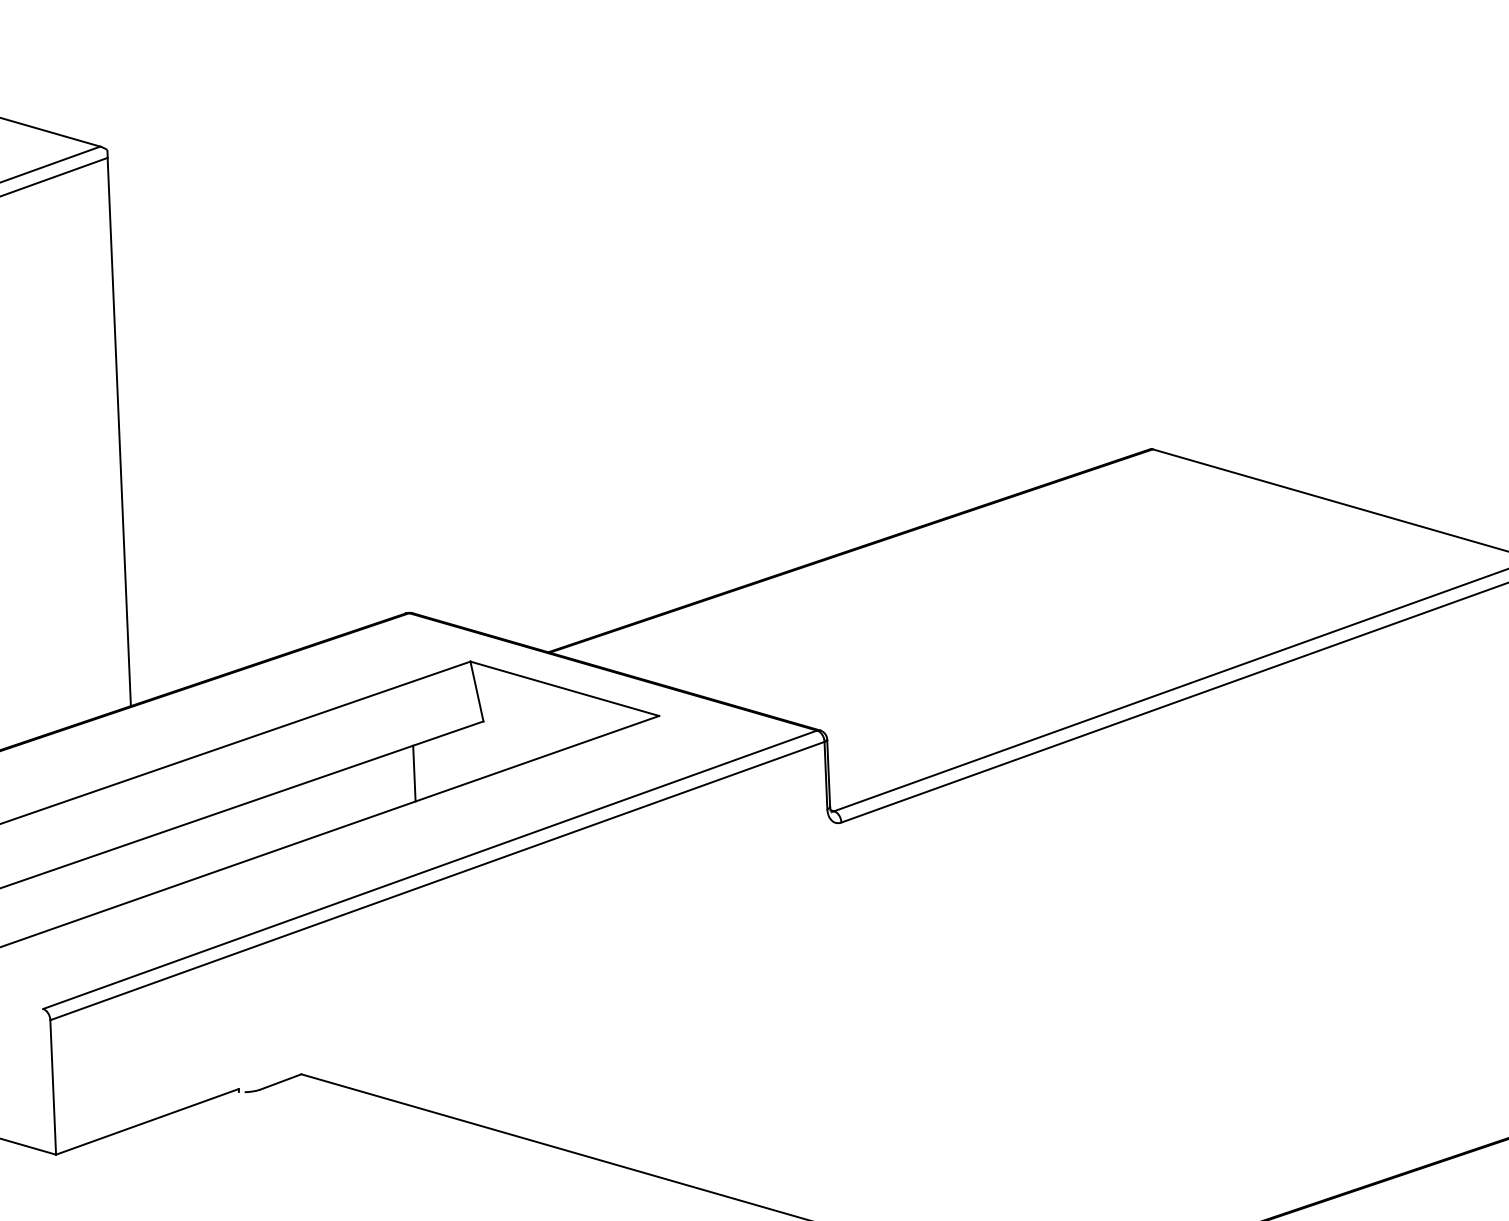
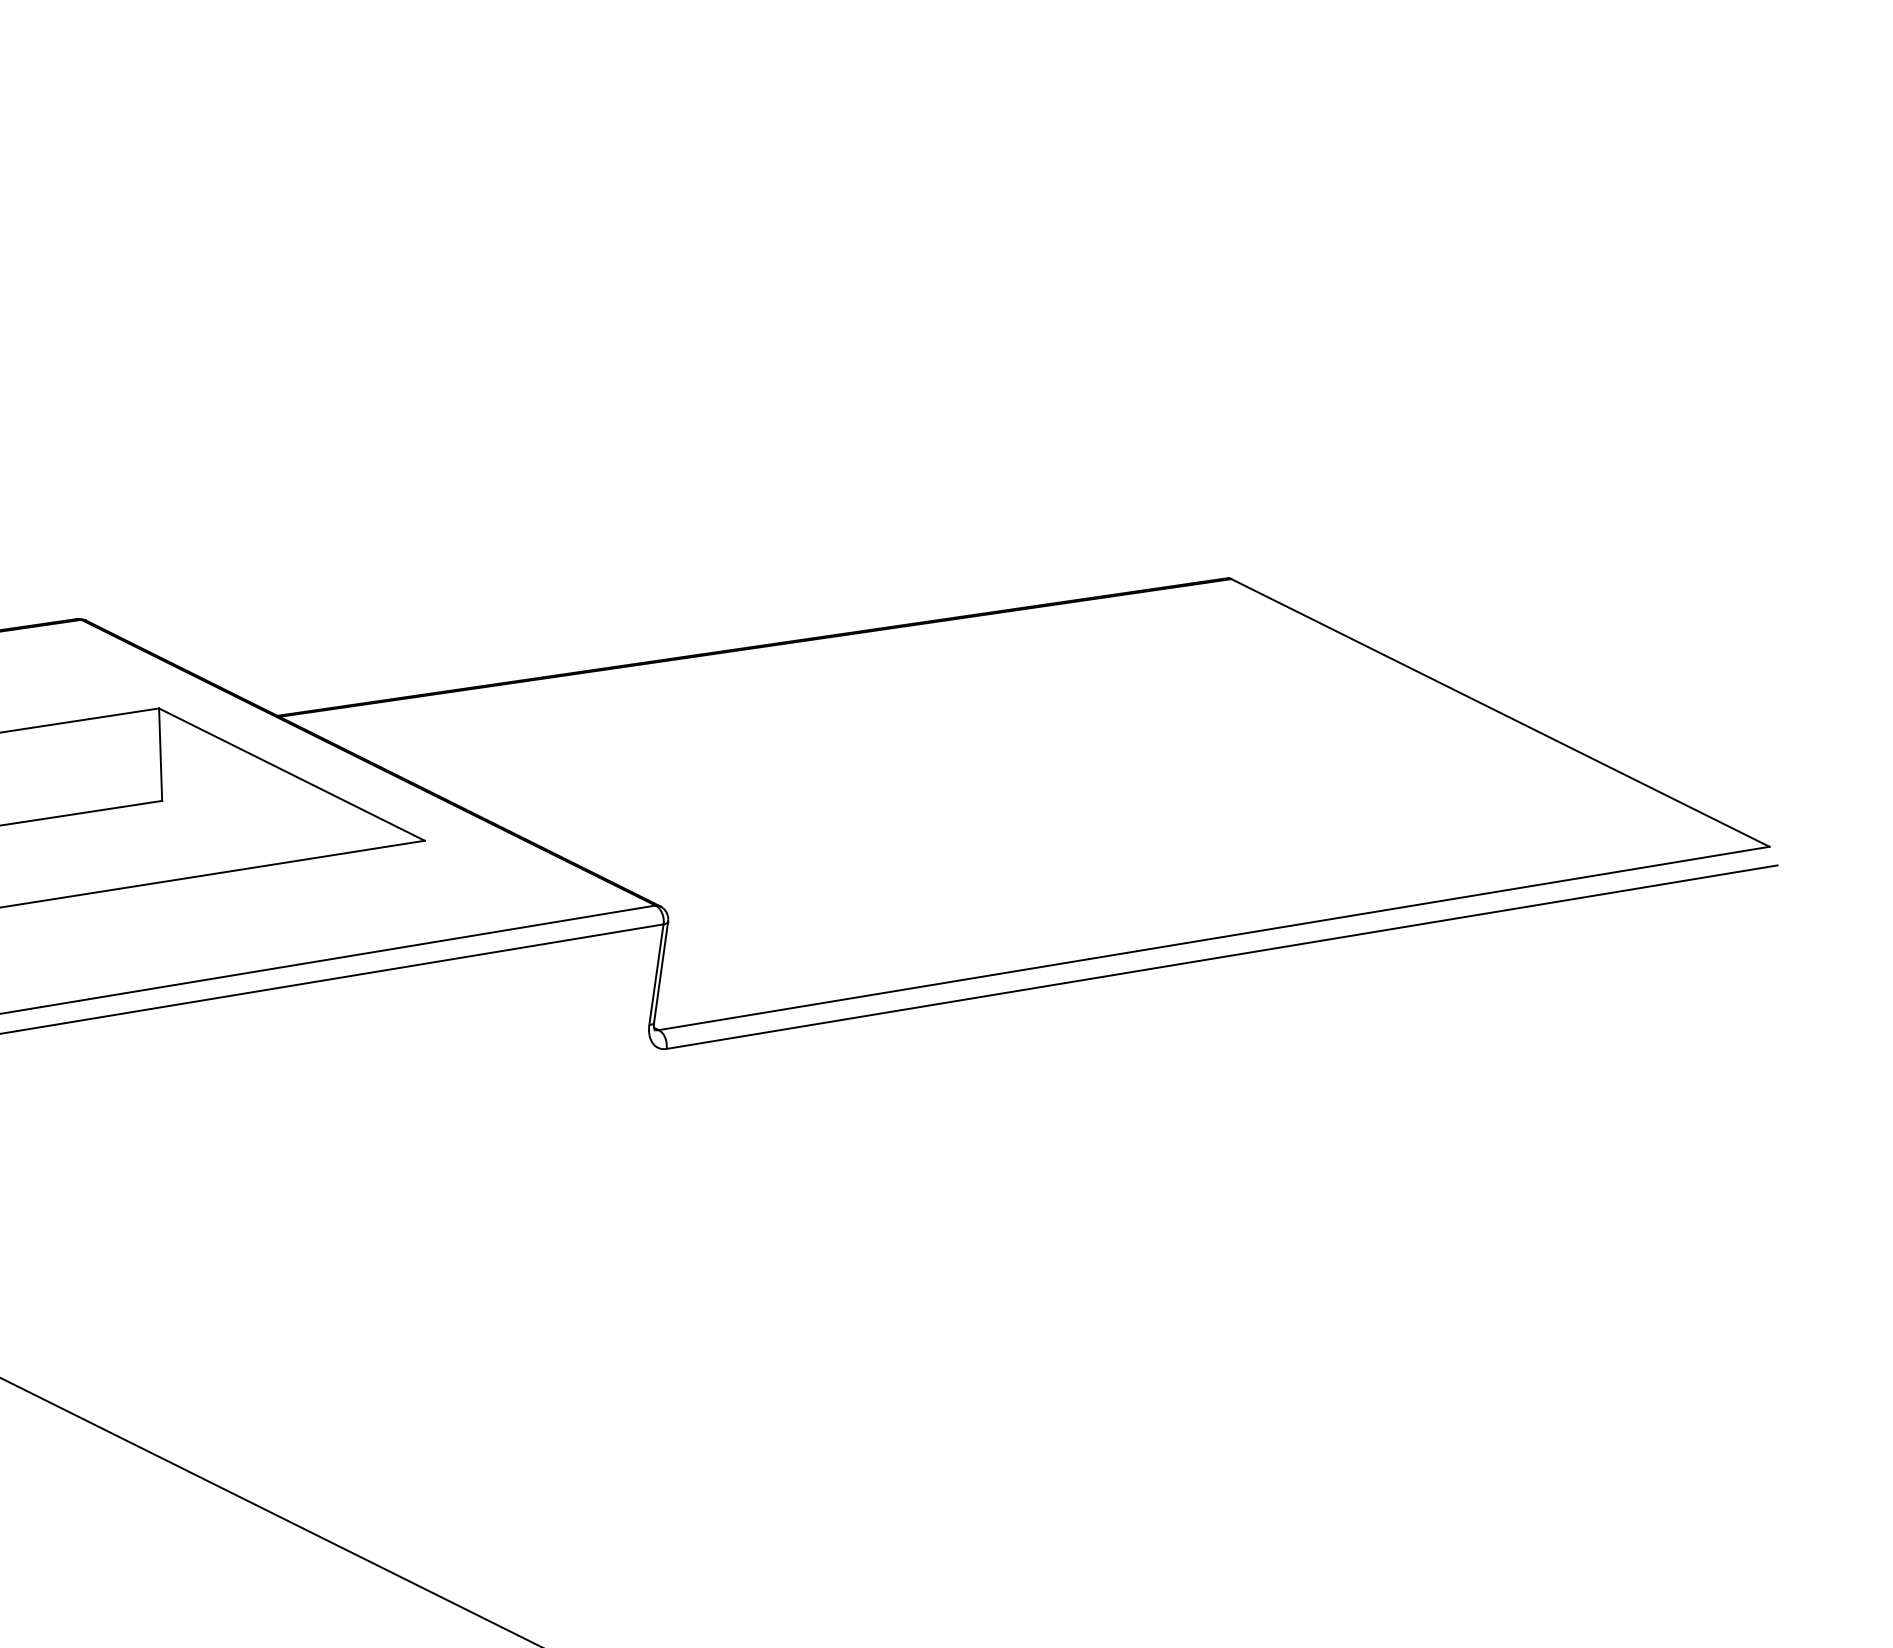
line: (414, 773) -> (45, 859), removed

